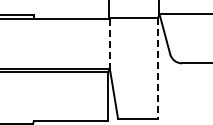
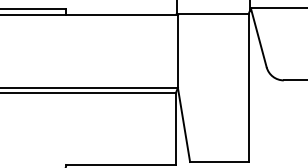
line: (109, 43) -> (177, 51), dashed -> solid
line: (158, 68) -> (249, 87), dashed -> solid

